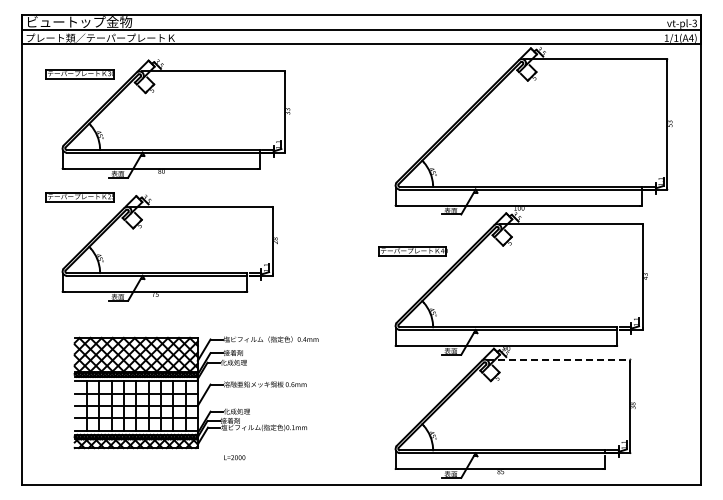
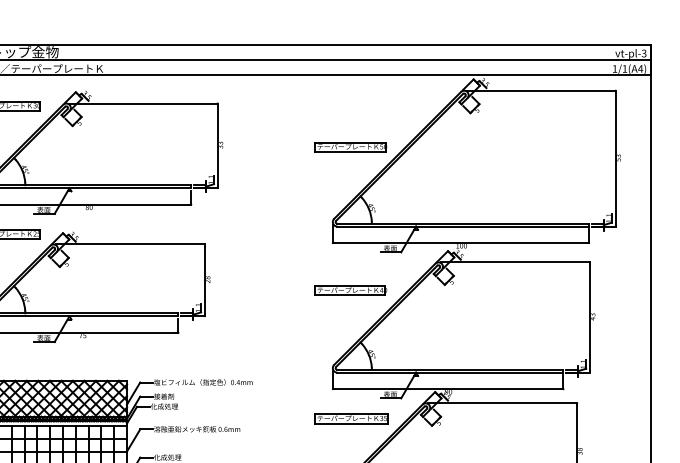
part: (412, 113) -> (350, 147), added
line: (558, 359) -> (502, 403), dashed -> solid
part: (413, 374) -> (351, 418), added

